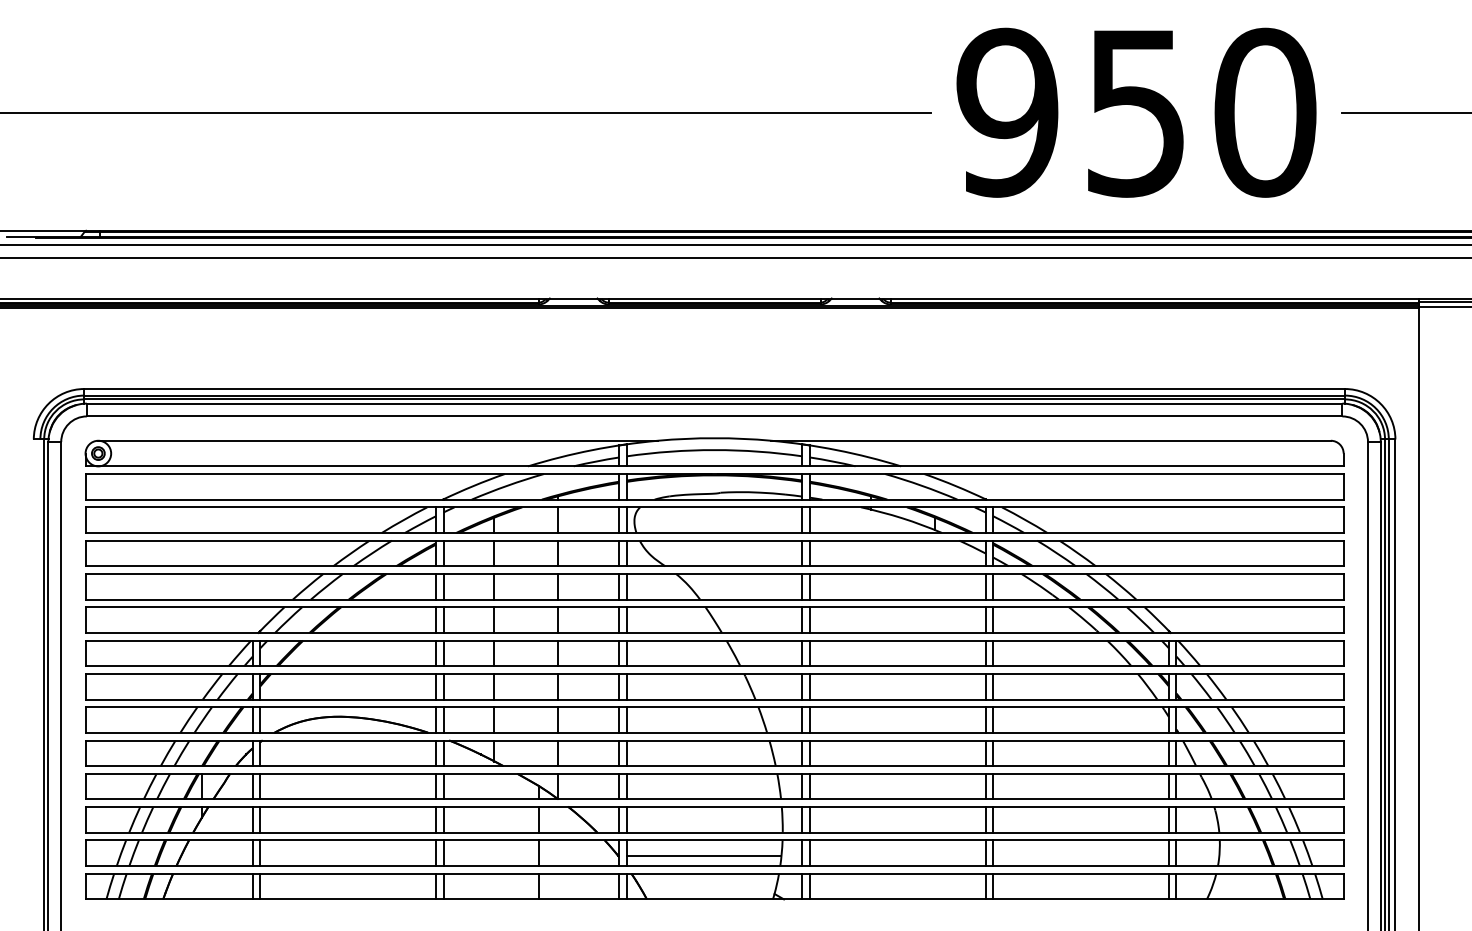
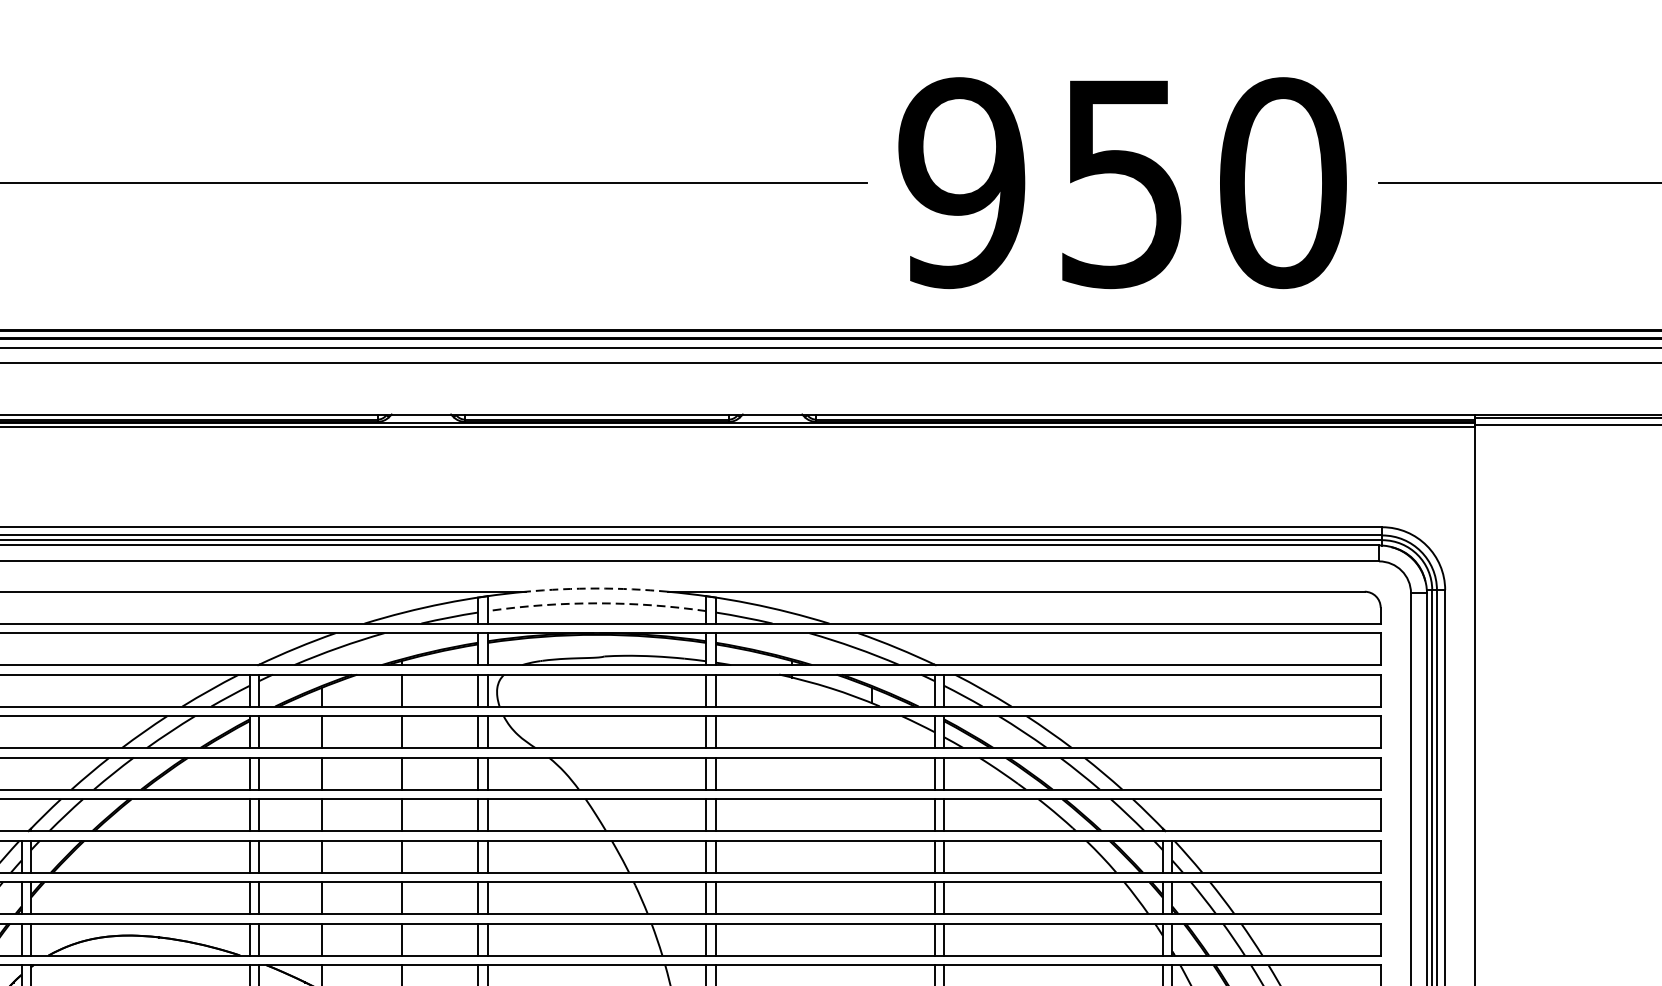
arc: (714, 438) -> (596, 588), solid -> dashed
arc: (714, 450) -> (596, 603), solid -> dashed

